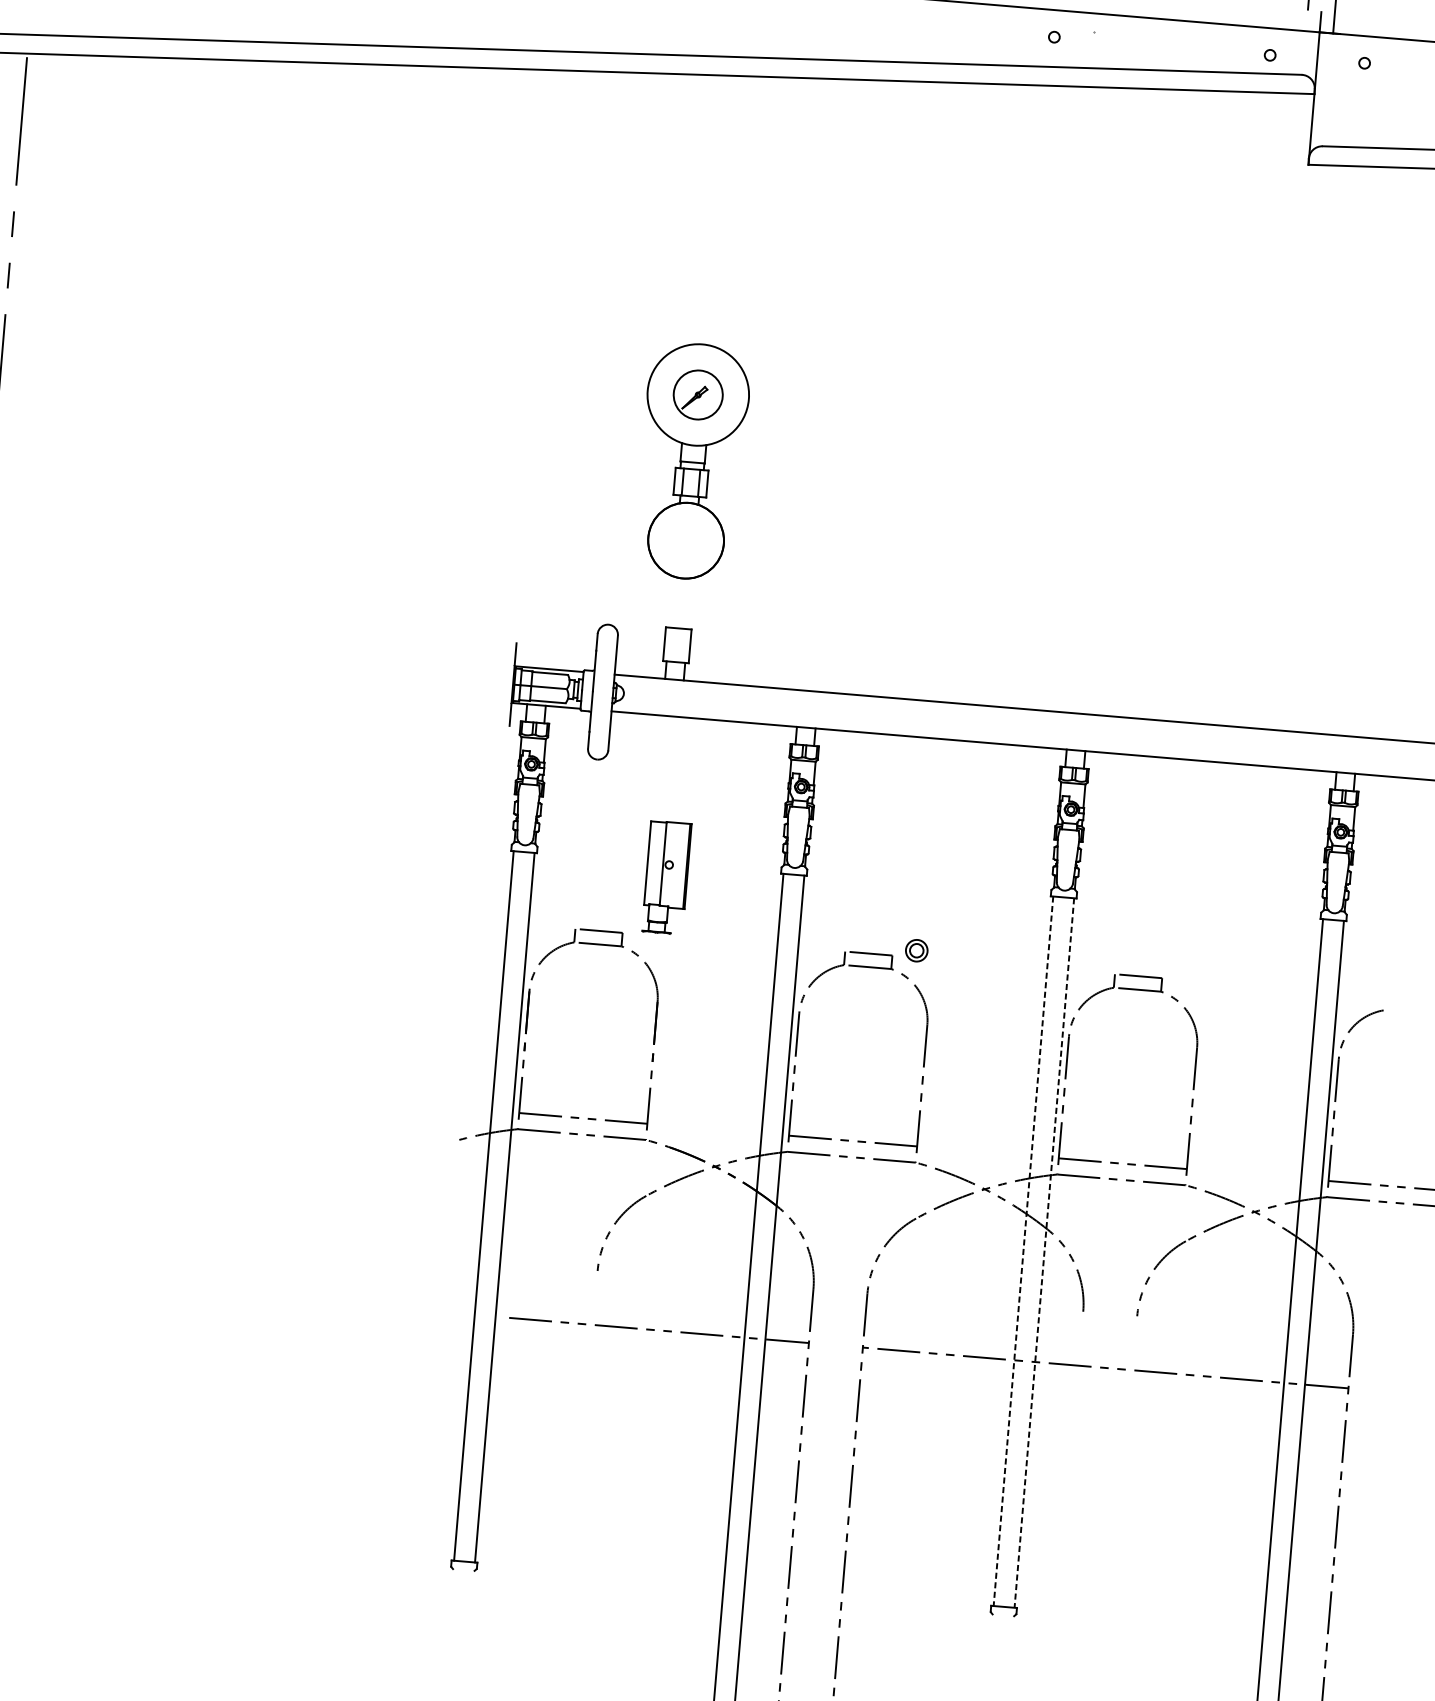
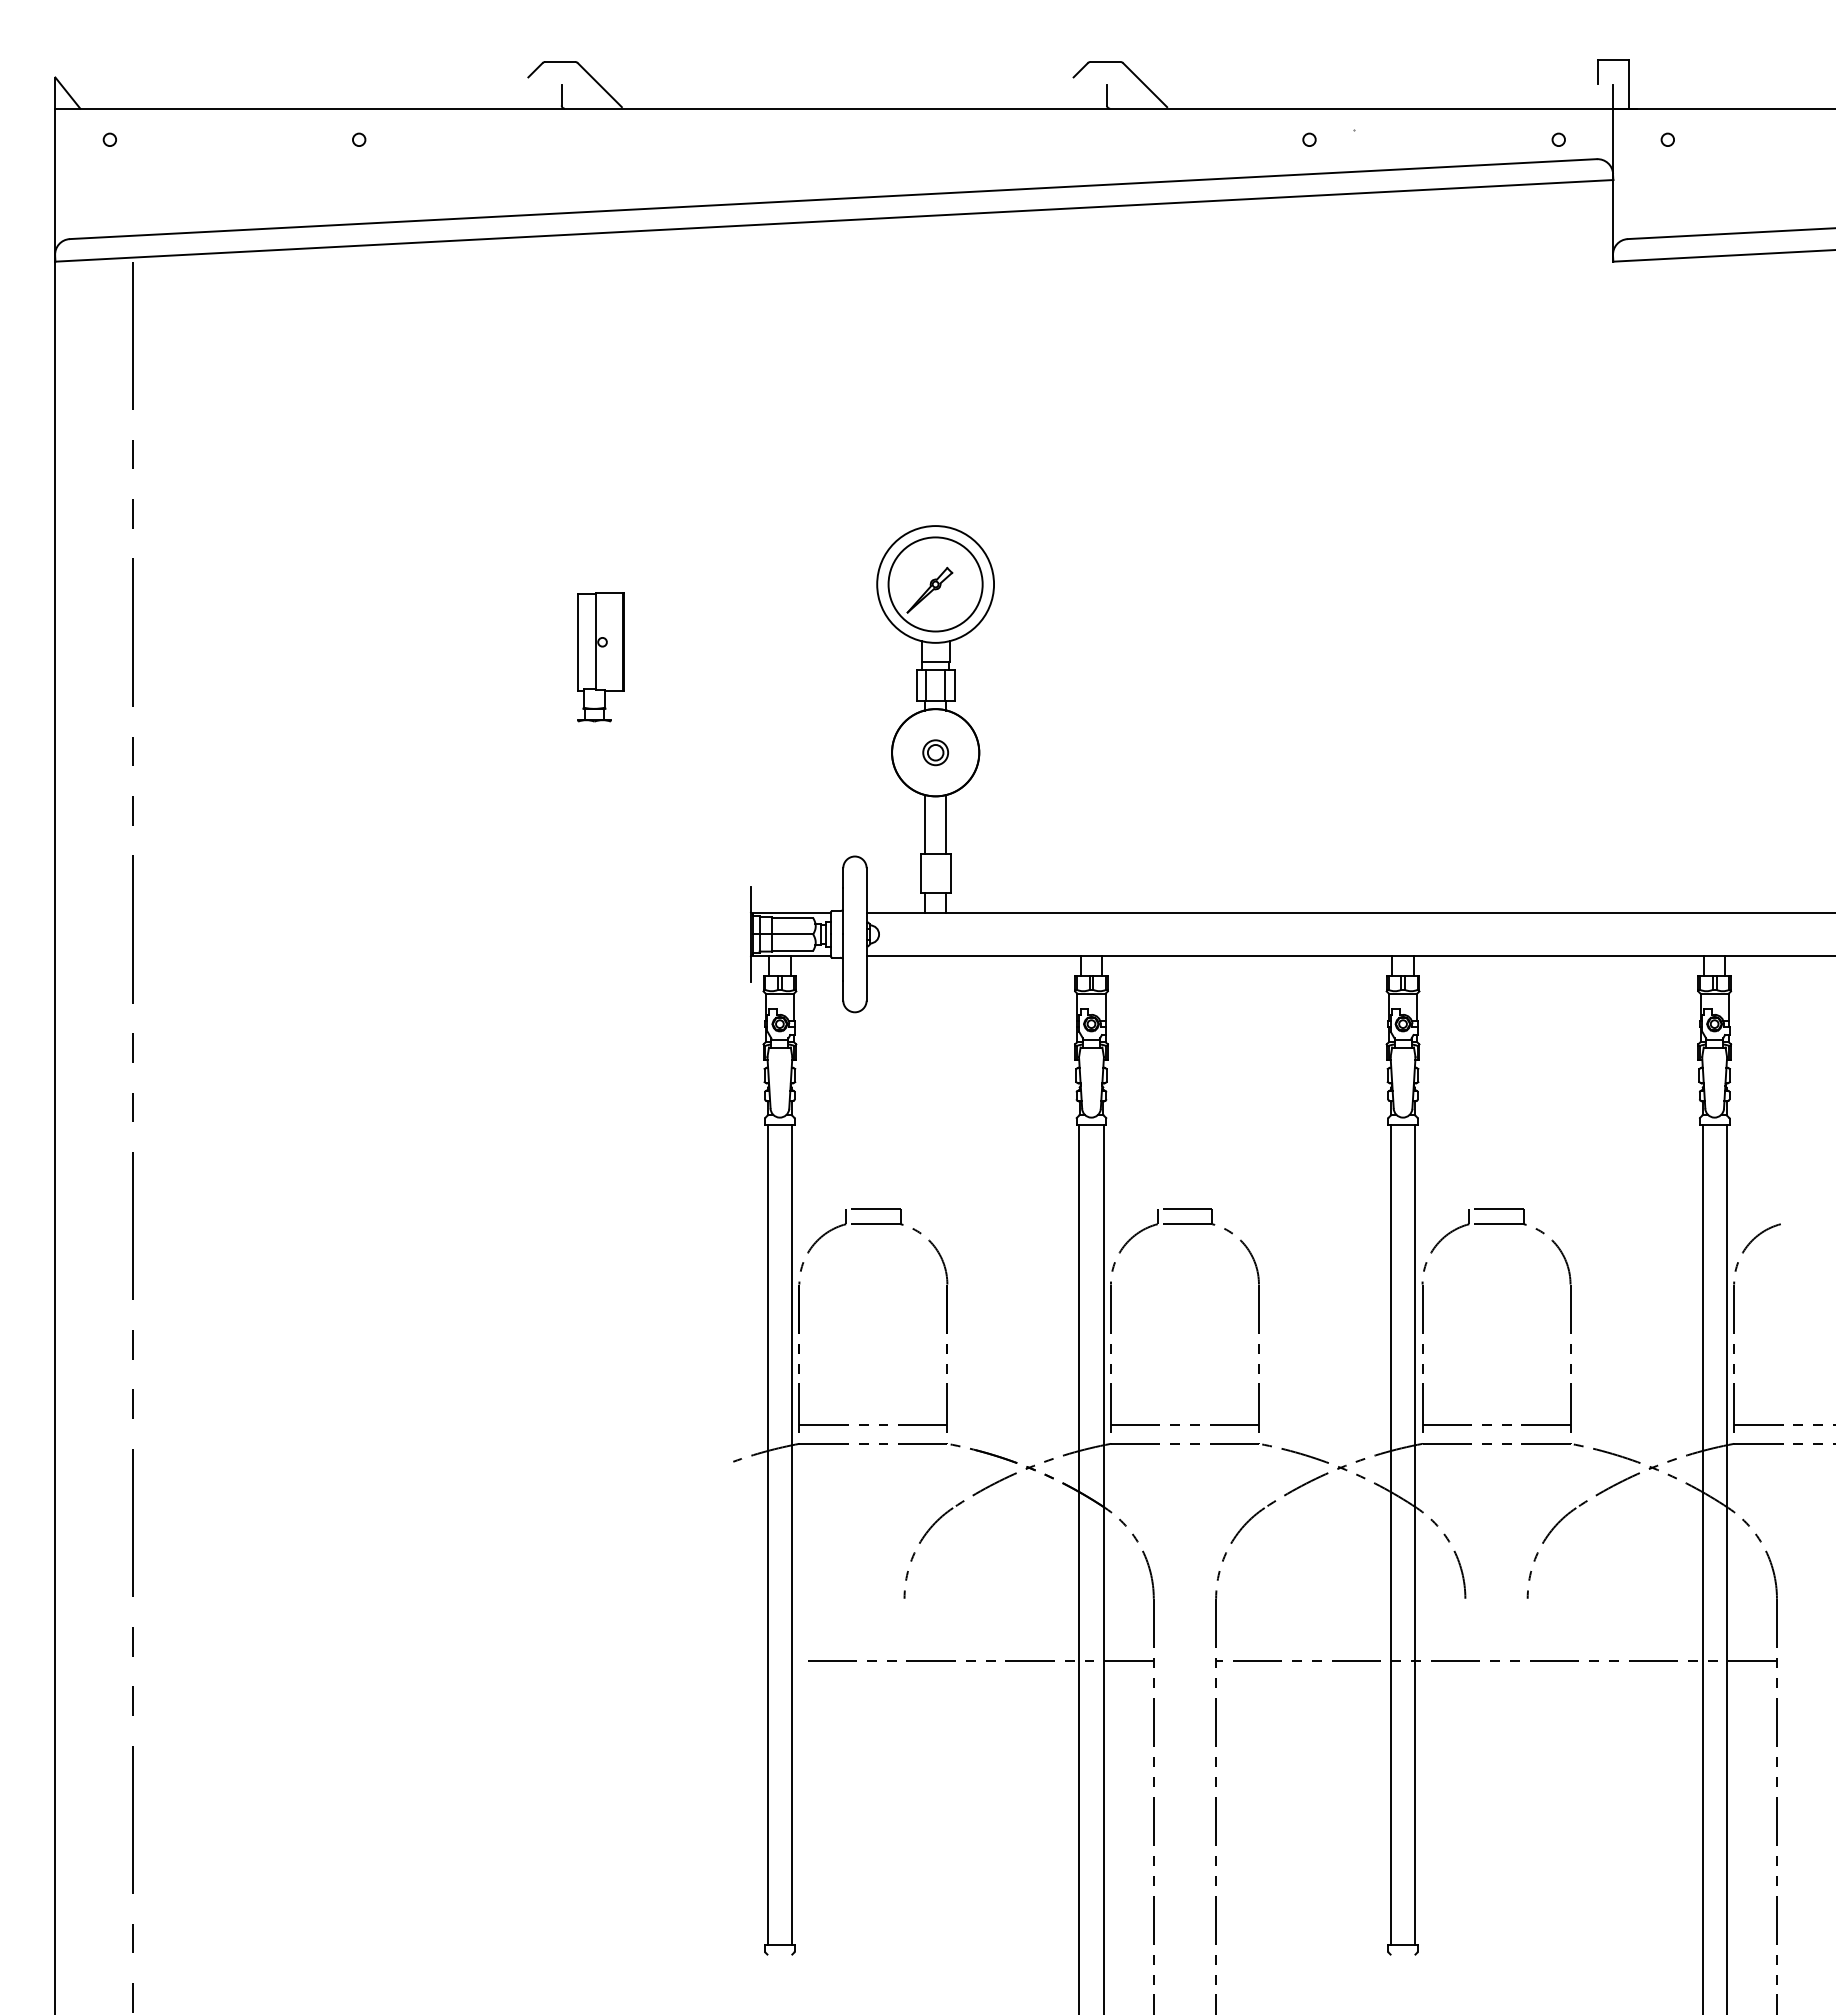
part: (698, 395) -> (935, 584), size x1.67
line: (671, 602) -> (924, 824), added
line: (690, 603) -> (946, 824), added
part: (666, 878) -> (600, 657), moved
part: (916, 950) -> (935, 752), moved
line: (1023, 1251) -> (1390, 1535), dashed -> solid
line: (1044, 1253) -> (1415, 1535), dashed -> solid

